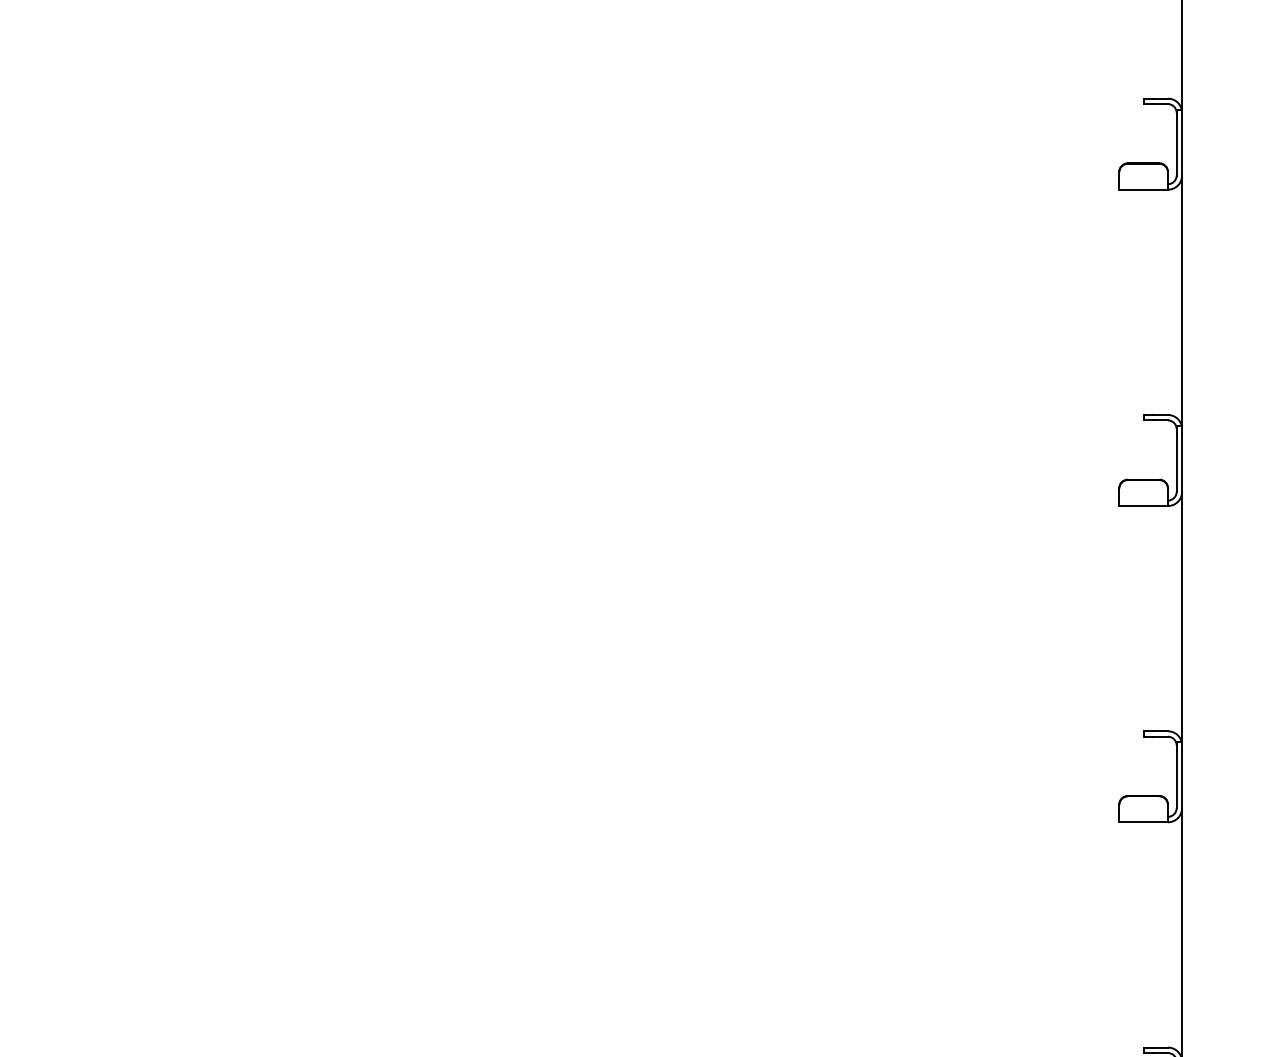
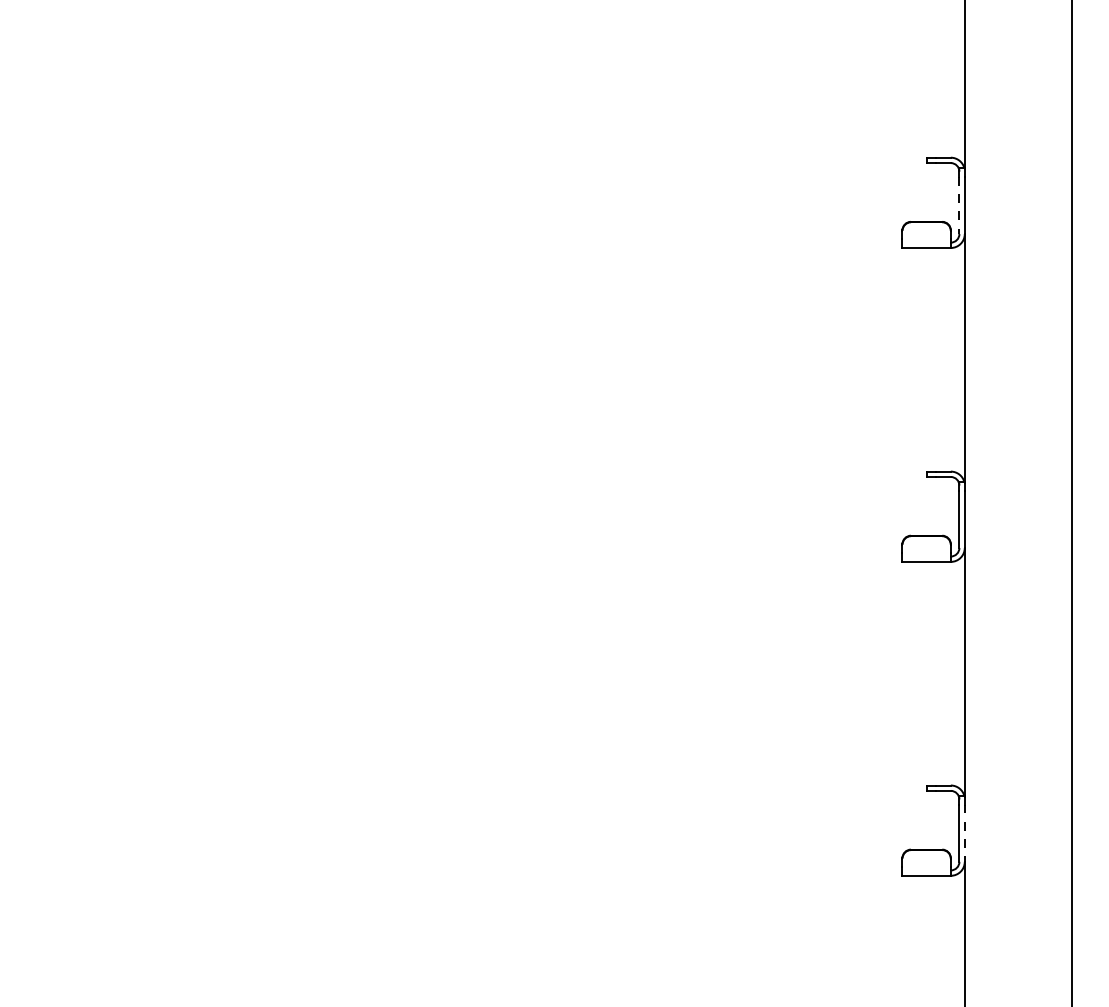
line: (1176, 146) -> (959, 205), solid -> dashed
line: (1182, 779) -> (965, 833), solid -> dashed

